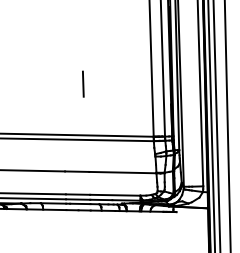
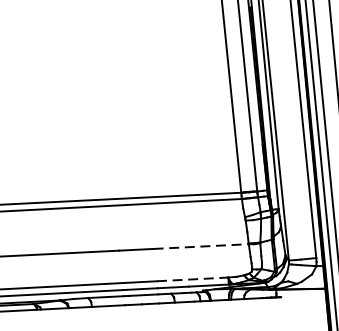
line: (83, 83) -> (136, 124), removed
line: (122, 172) -> (200, 246), solid -> dashed
line: (115, 195) -> (192, 279), solid -> dashed

